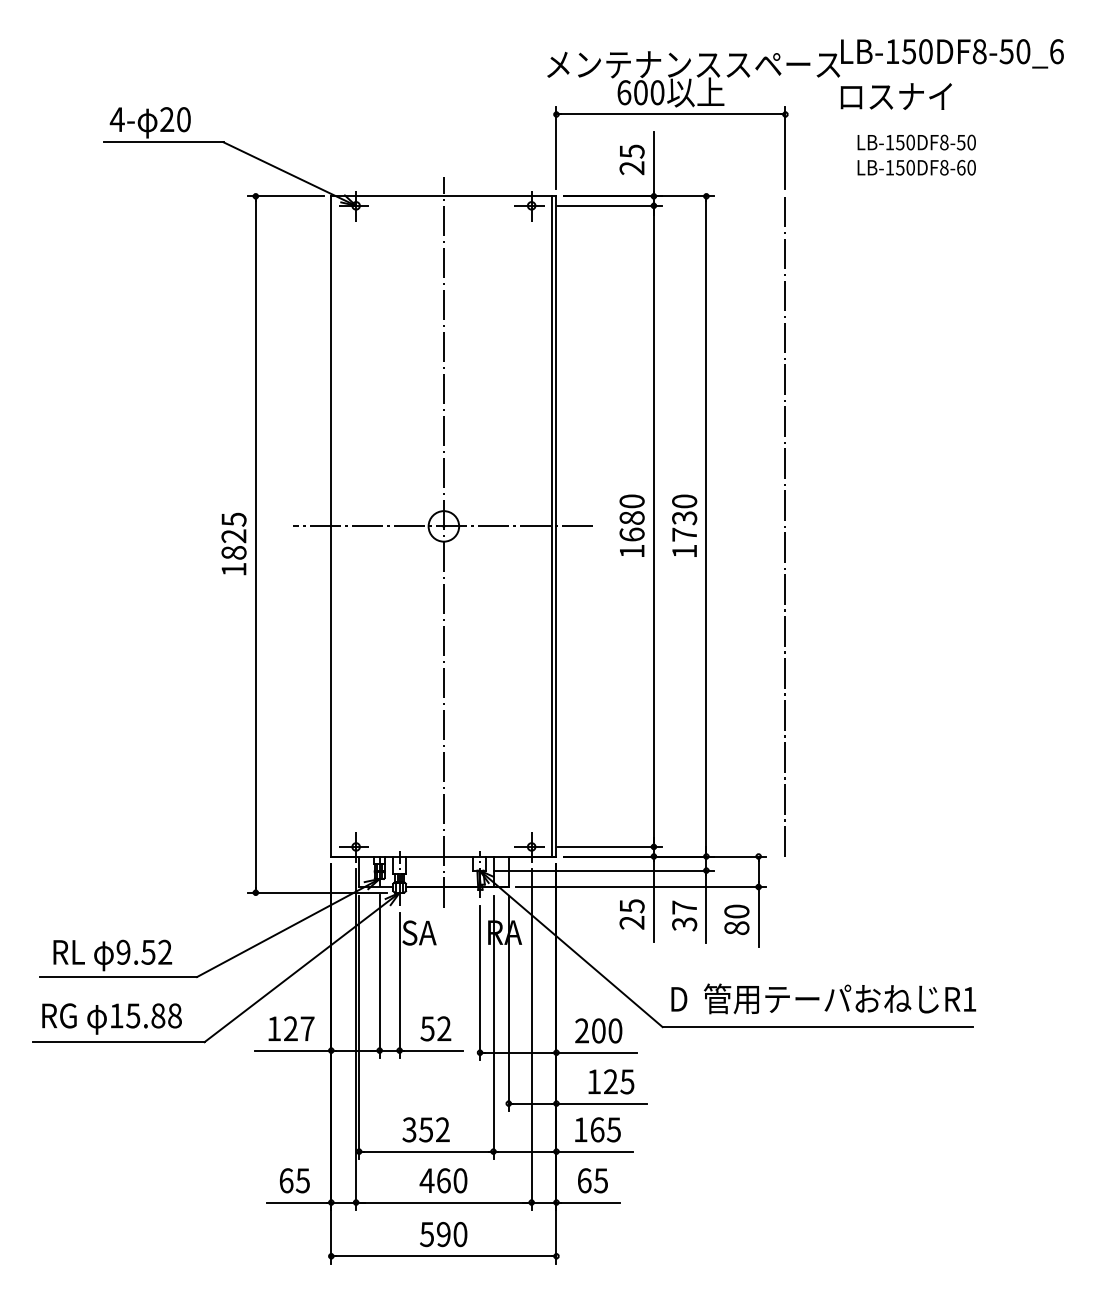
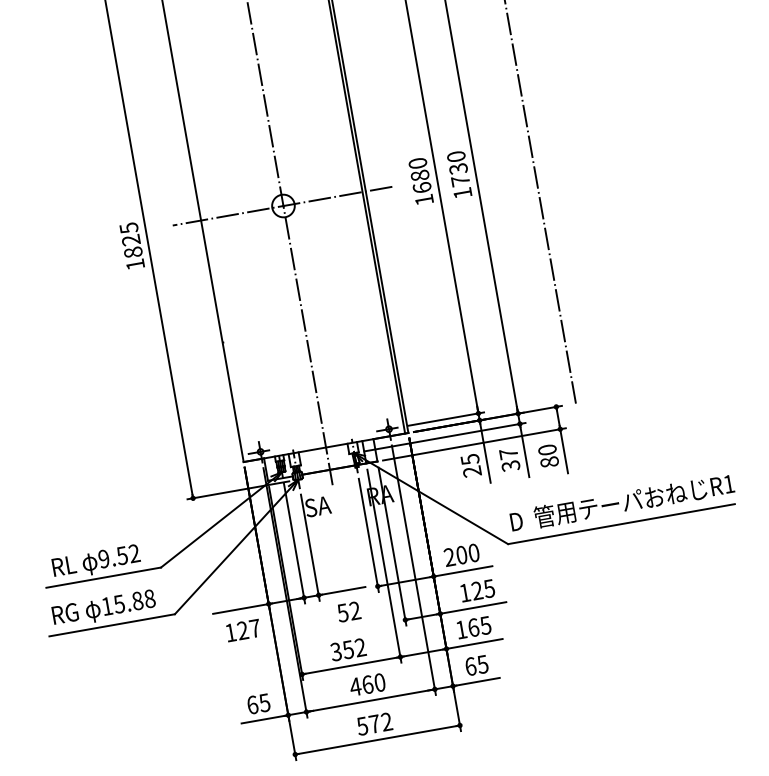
text: (291, 1028) -> (243, 630), moved
text: (435, 1028) -> (348, 611), moved
text: (452, 1234) -> (381, 722), 590 -> 572

